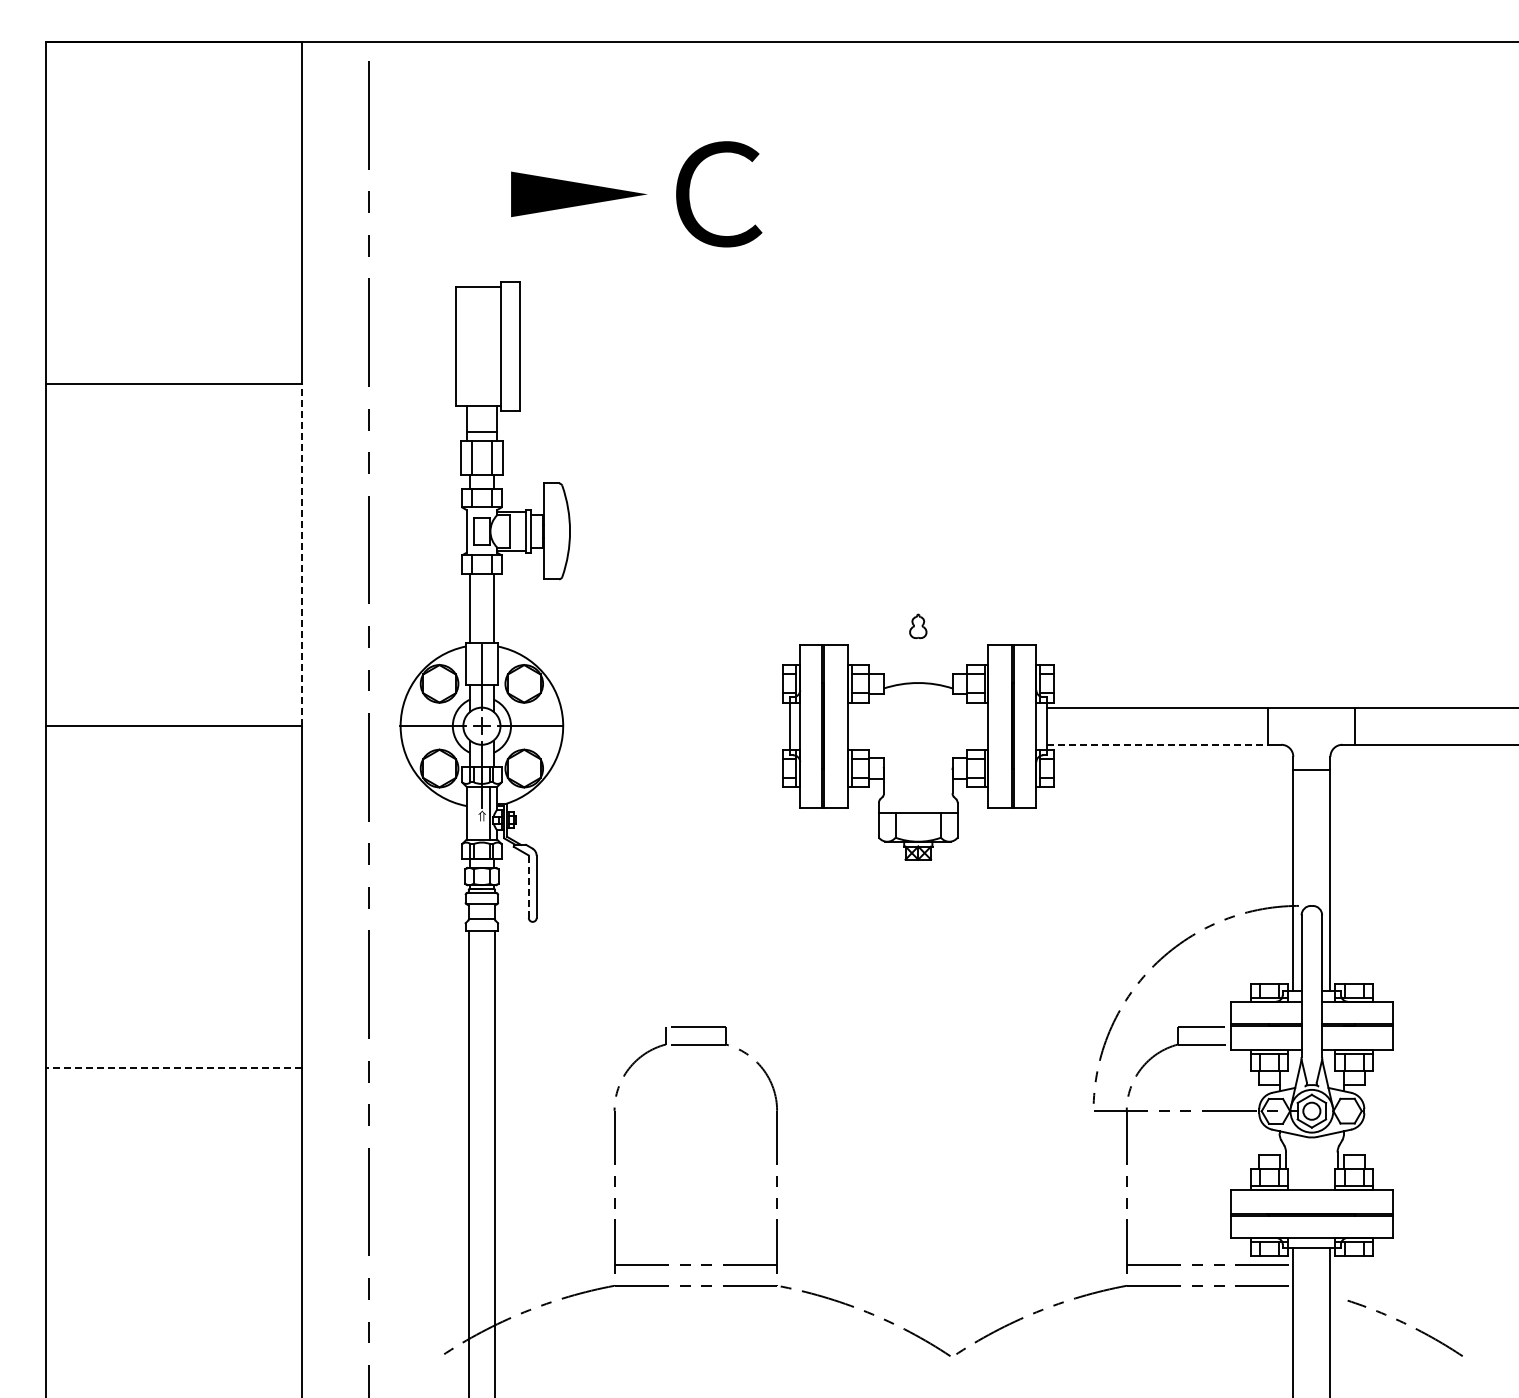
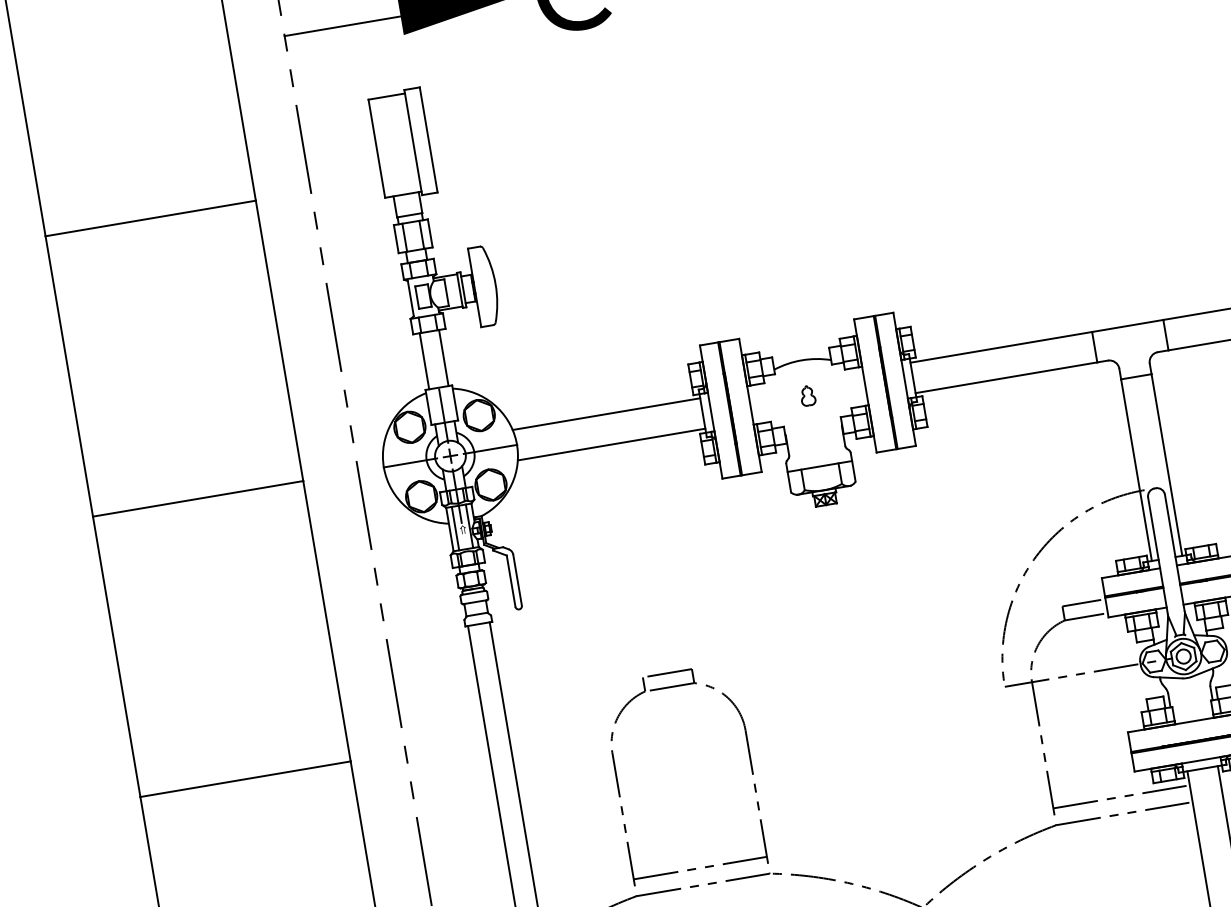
line: (440, 194) -> (342, 26), added
line: (302, 554) -> (279, 340), dashed -> solid
part: (918, 625) -> (807, 395), moved
line: (675, 707) -> (606, 414), added
line: (675, 744) -> (611, 444), added
line: (1157, 744) -> (1006, 377), dashed -> solid
line: (473, 812) -> (455, 528), added
line: (528, 887) -> (510, 581), dashed -> solid
line: (173, 1068) -> (245, 779), dashed -> solid

